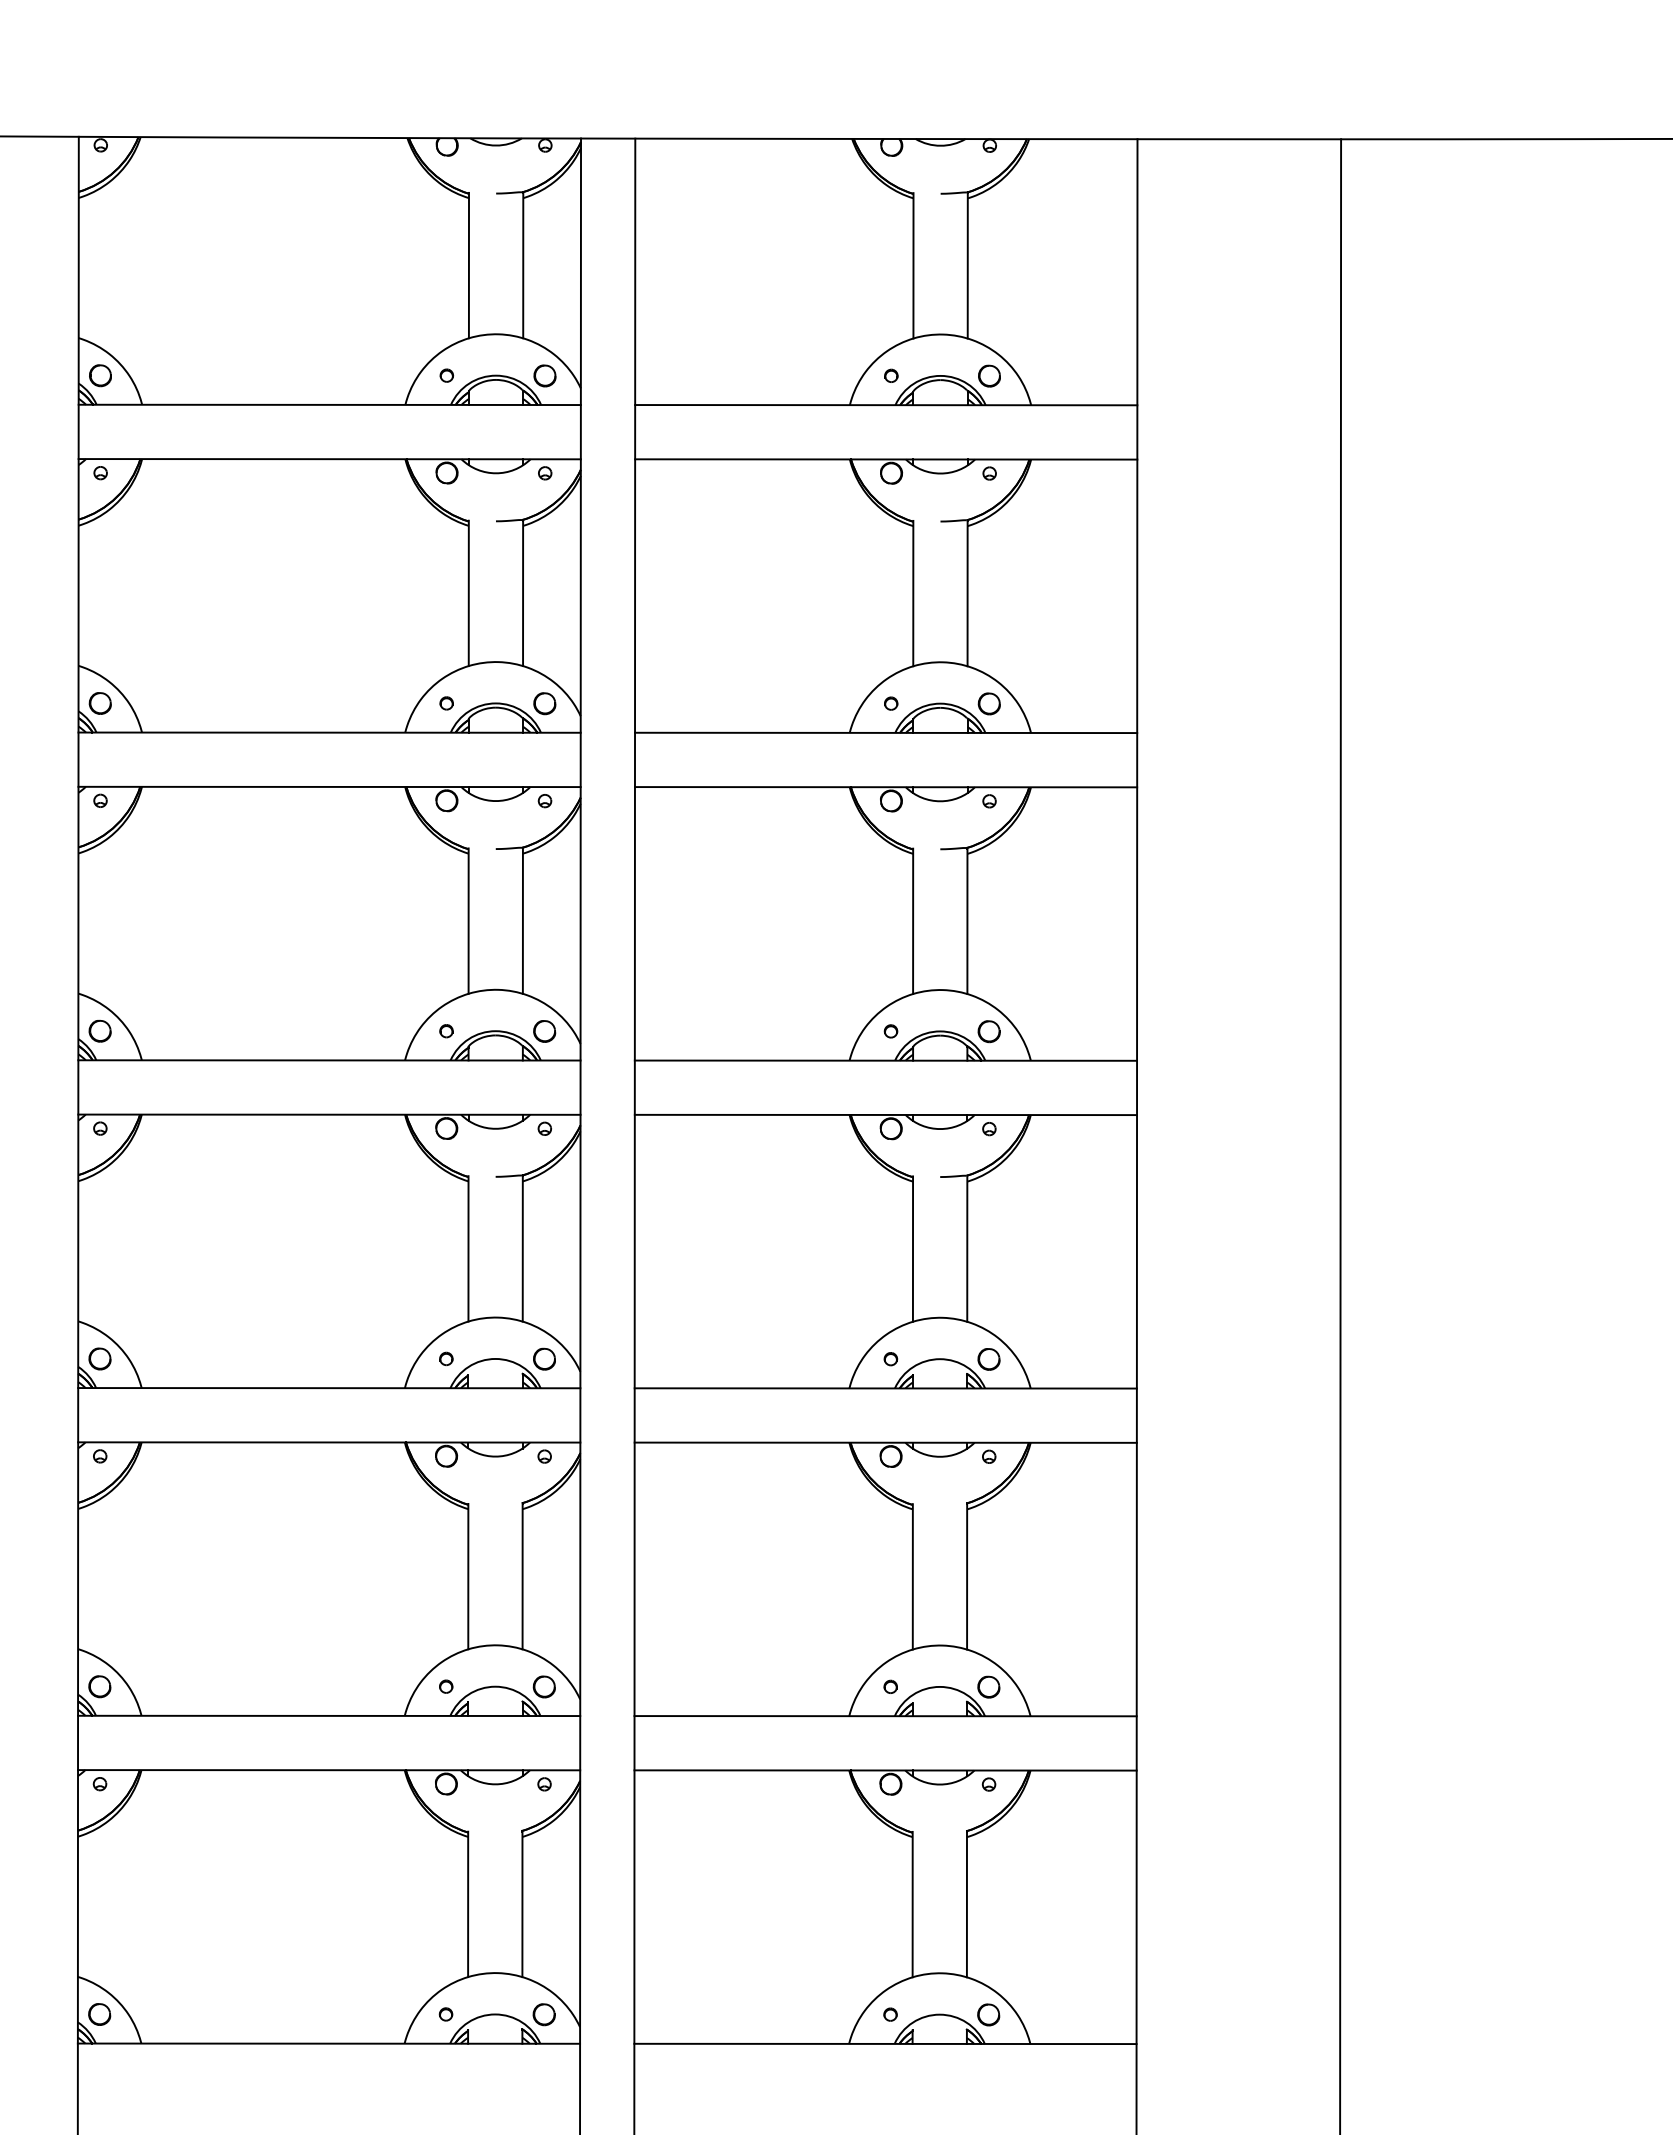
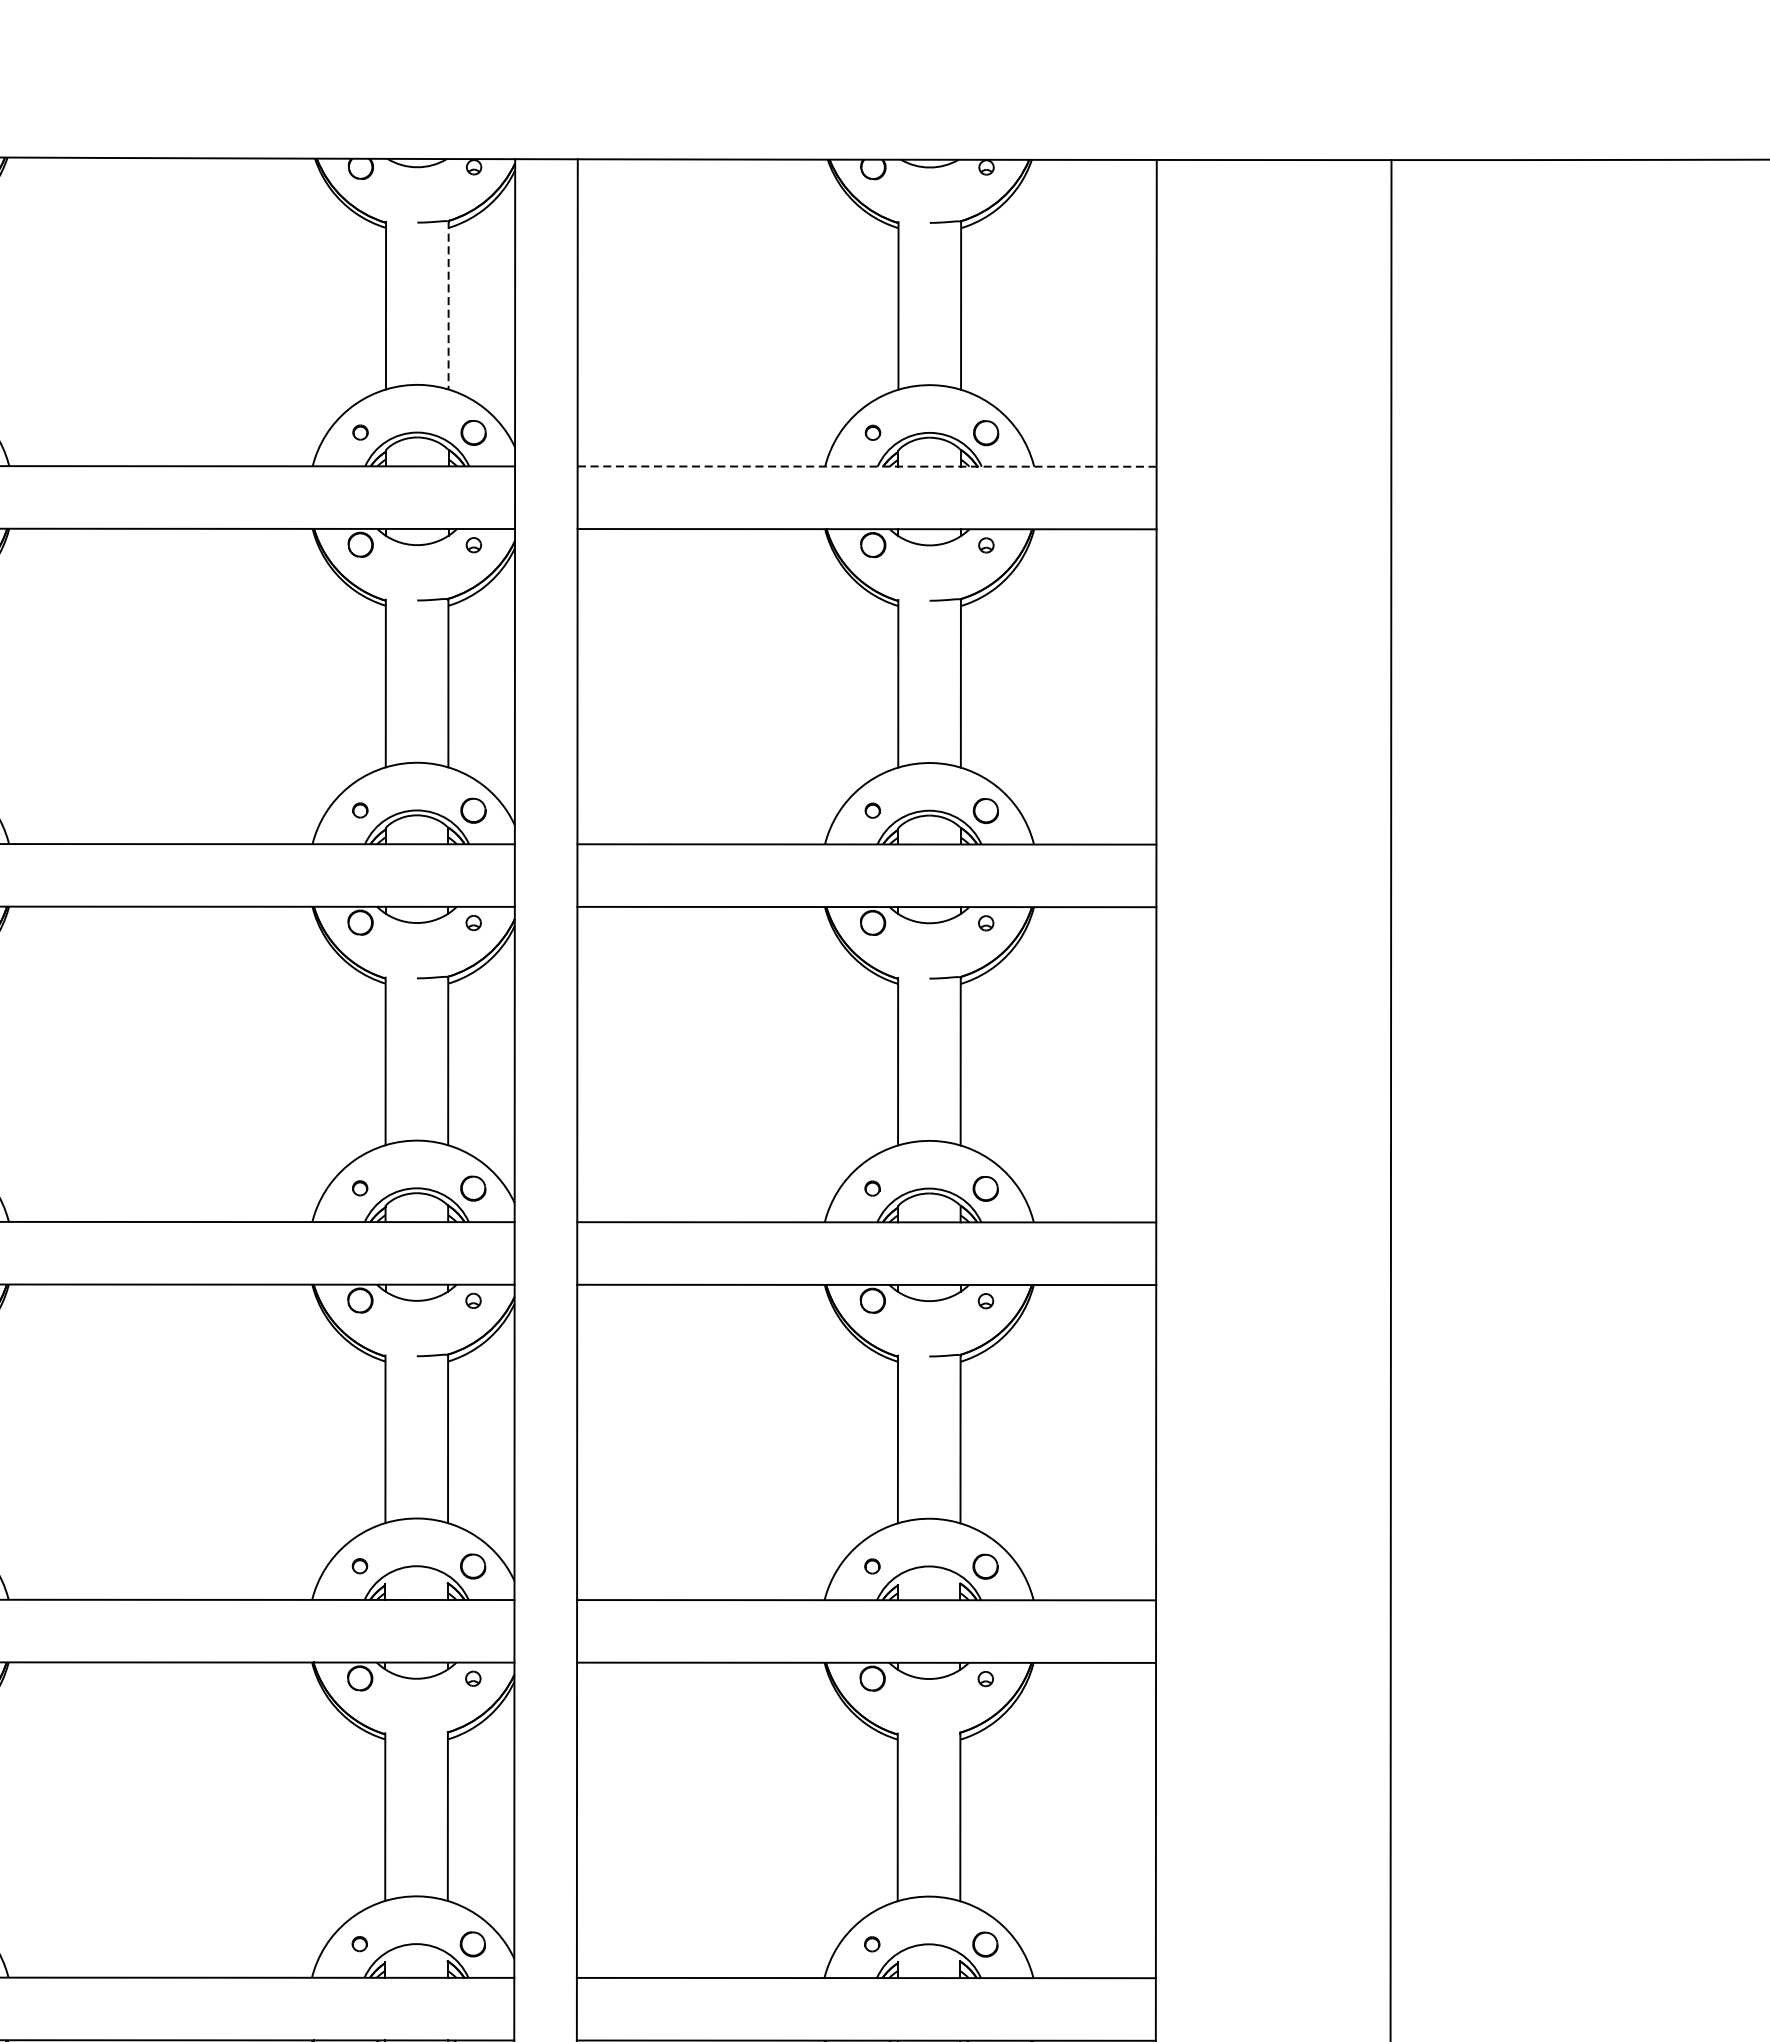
line: (523, 265) -> (448, 305), solid -> dashed
line: (885, 405) -> (866, 466), solid -> dashed

